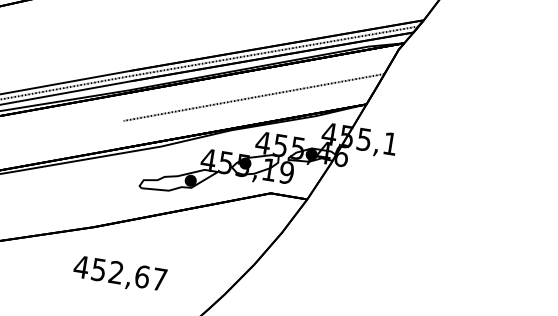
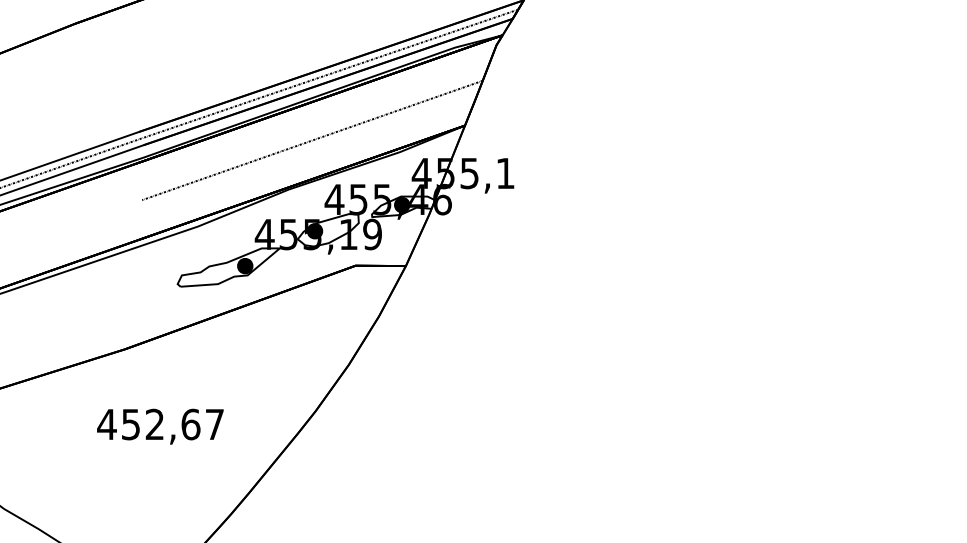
text: (120, 274) -> (160, 426), moved

